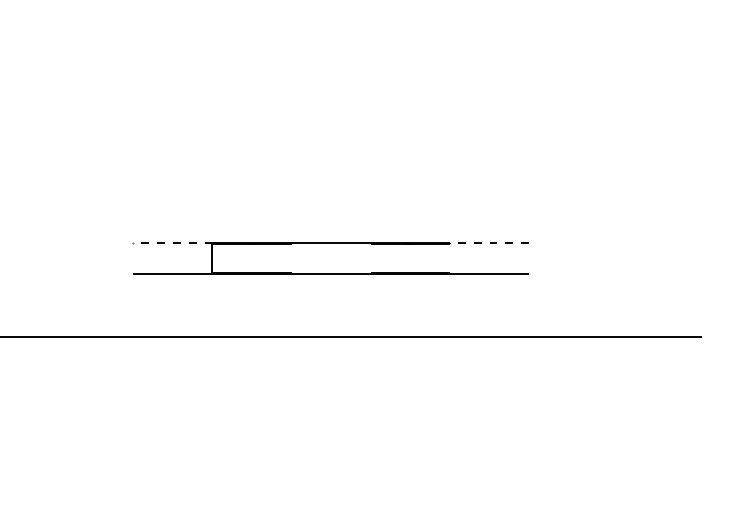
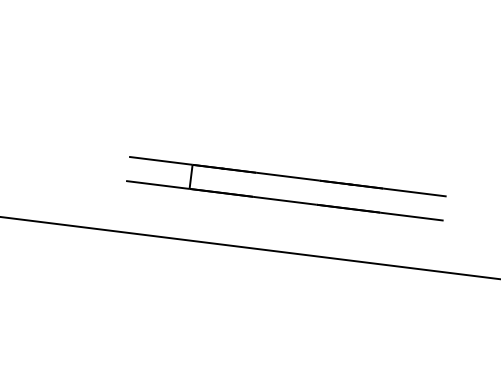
line: (172, 243) -> (160, 160), dashed -> solid
line: (489, 243) -> (414, 192), dashed -> solid

